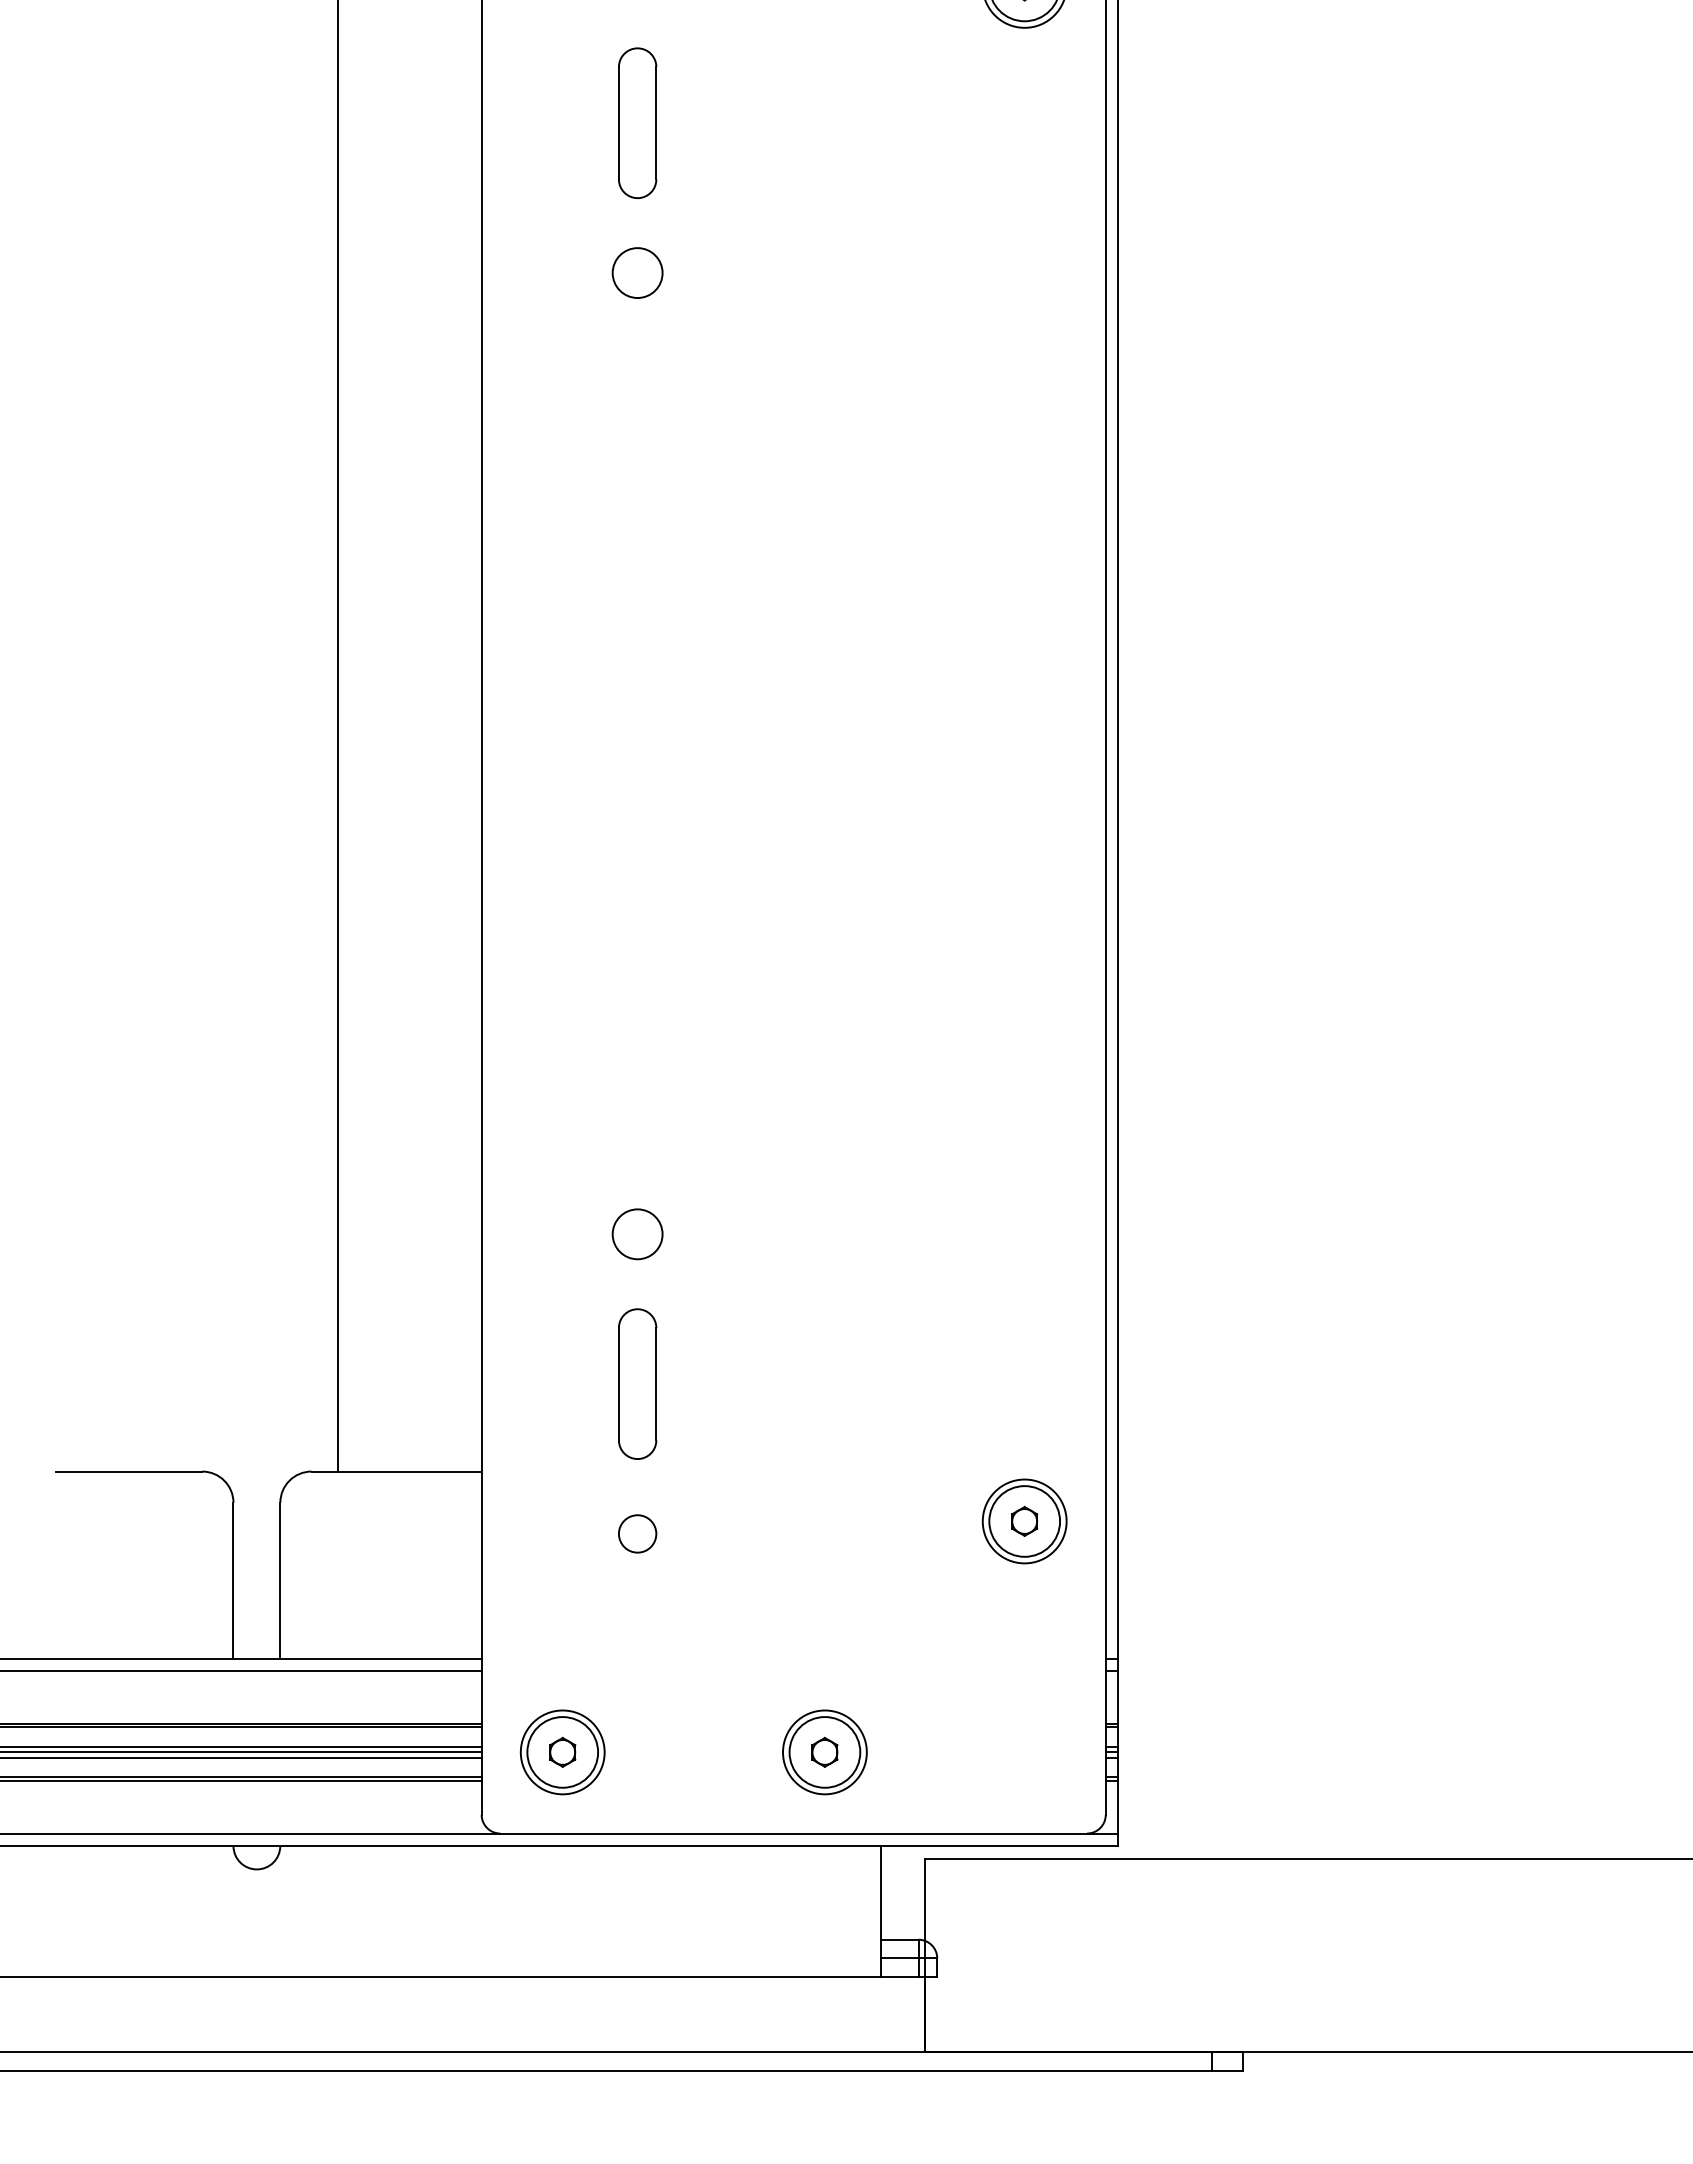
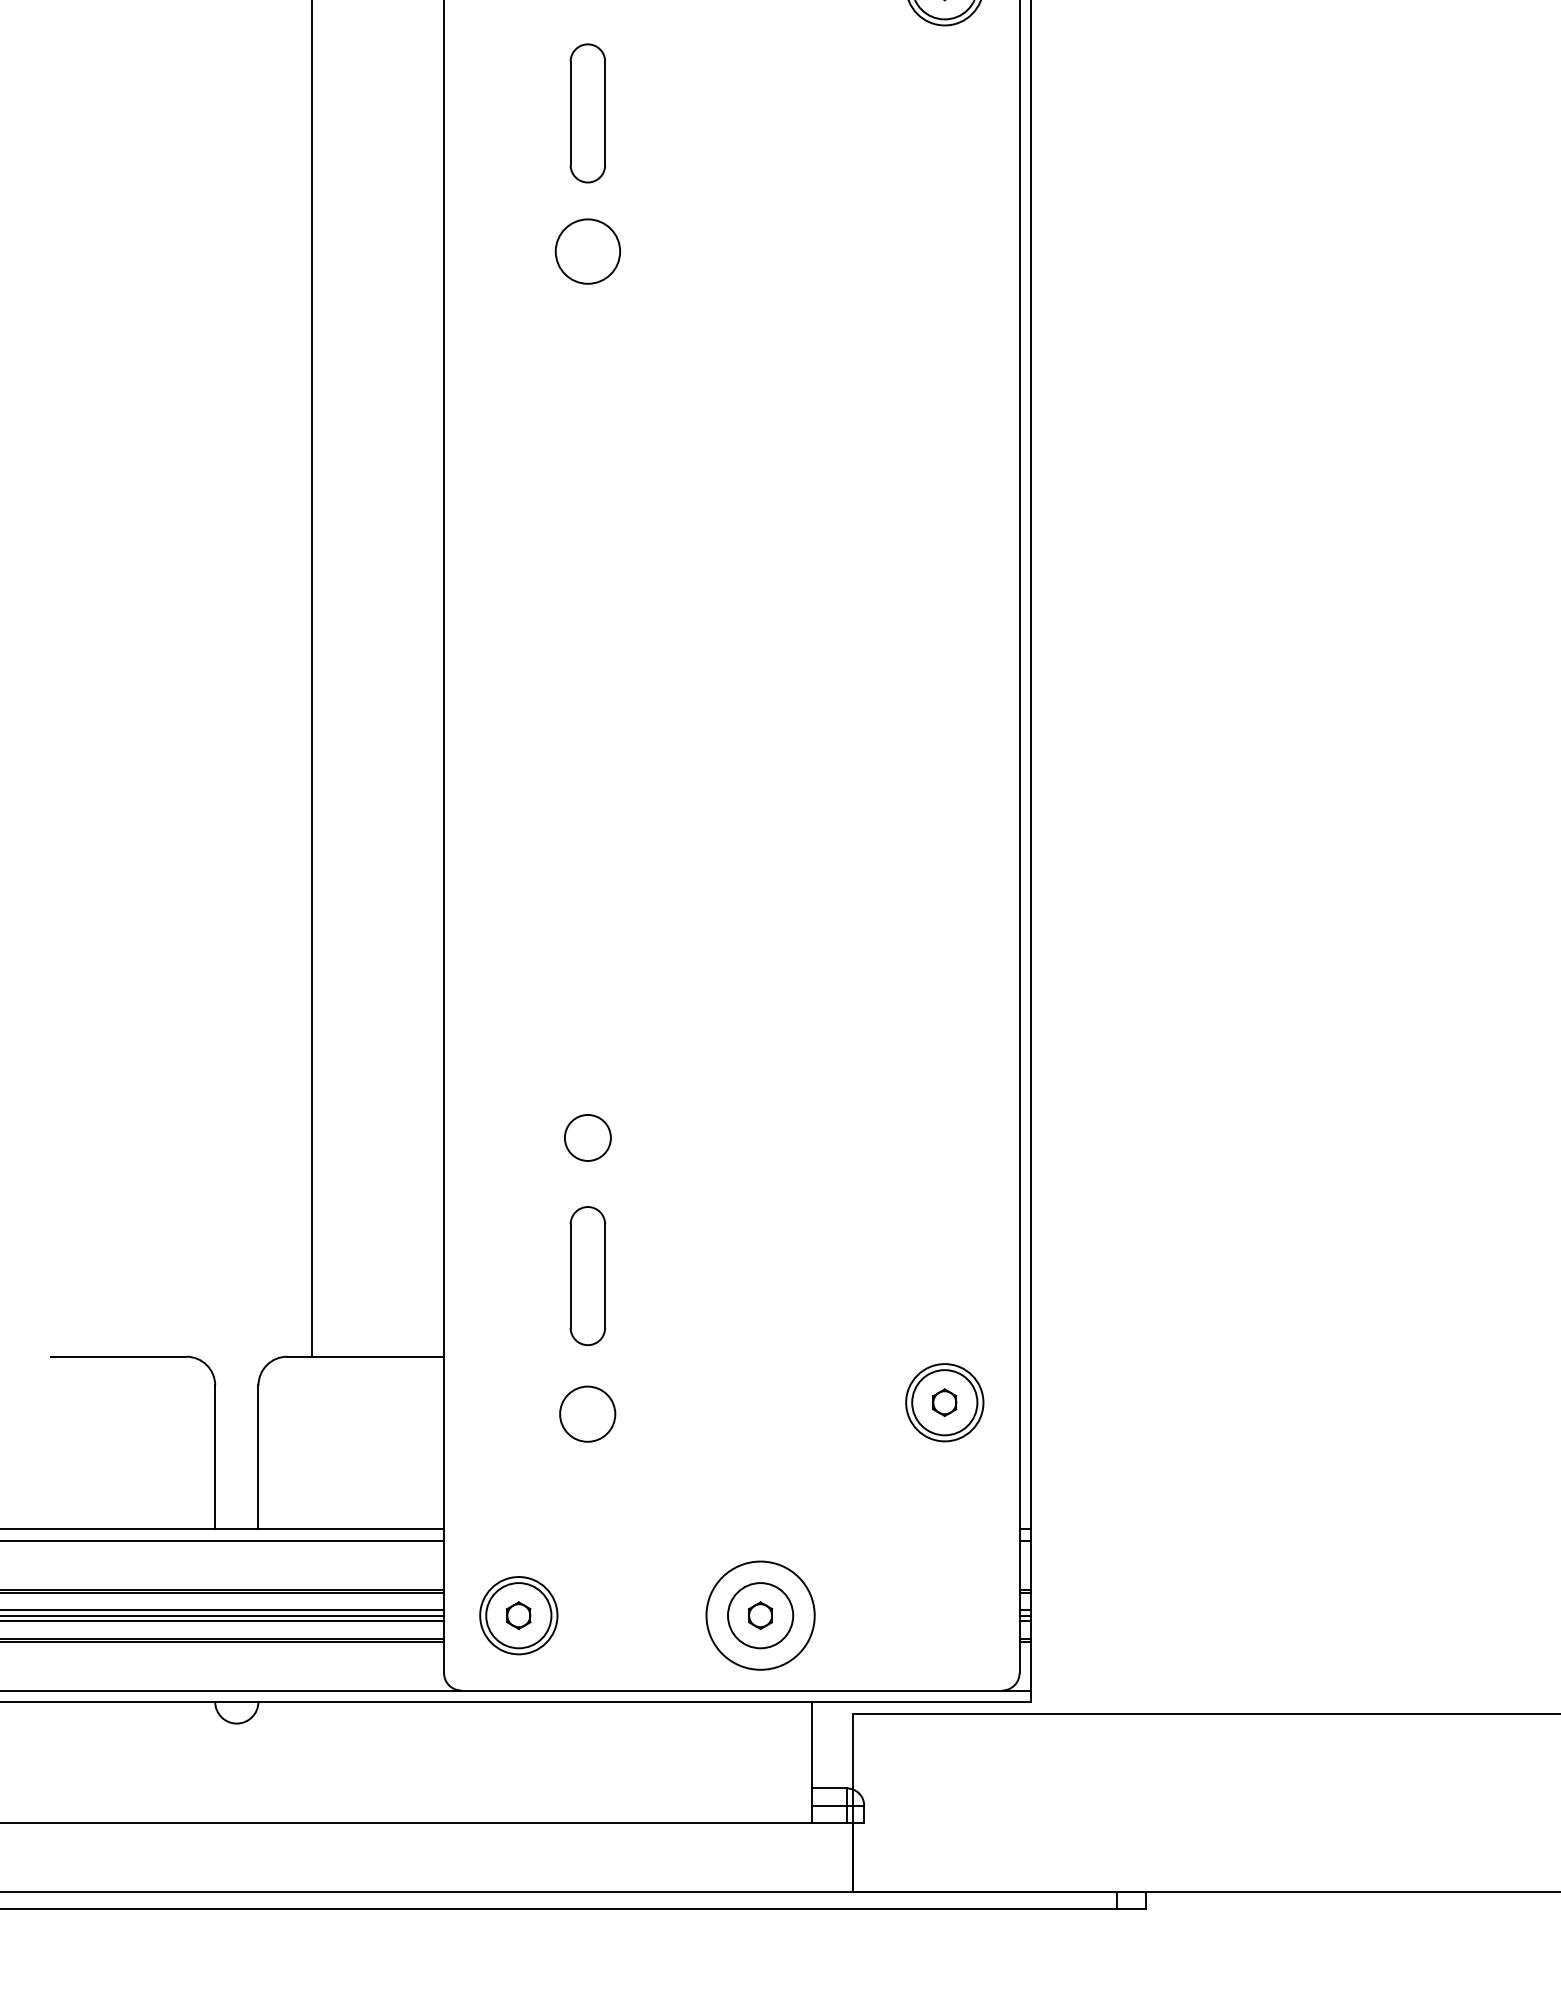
circle: (637, 272) -> (587, 251), size x1.4
circle: (637, 1533) -> (587, 1413), size x1.6
circle: (824, 1752) -> (760, 1615), size x1.4

